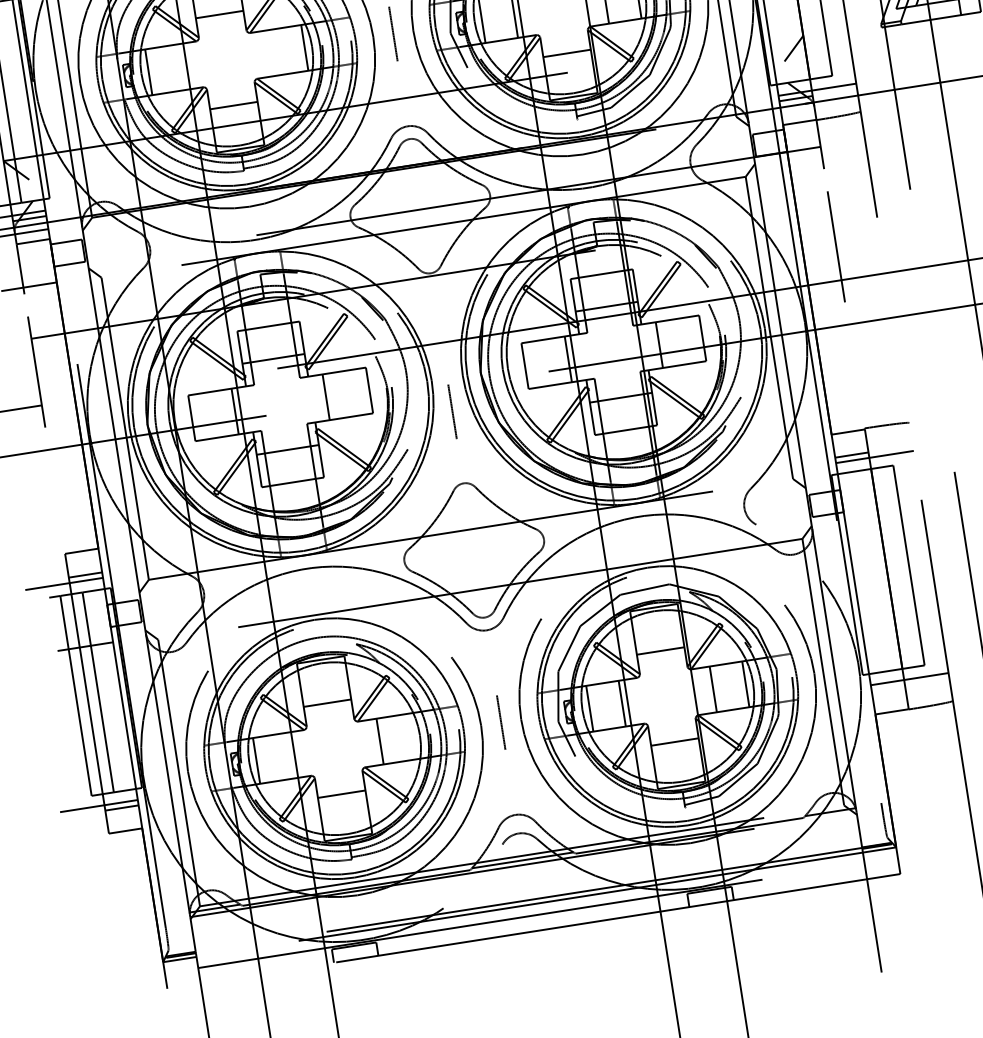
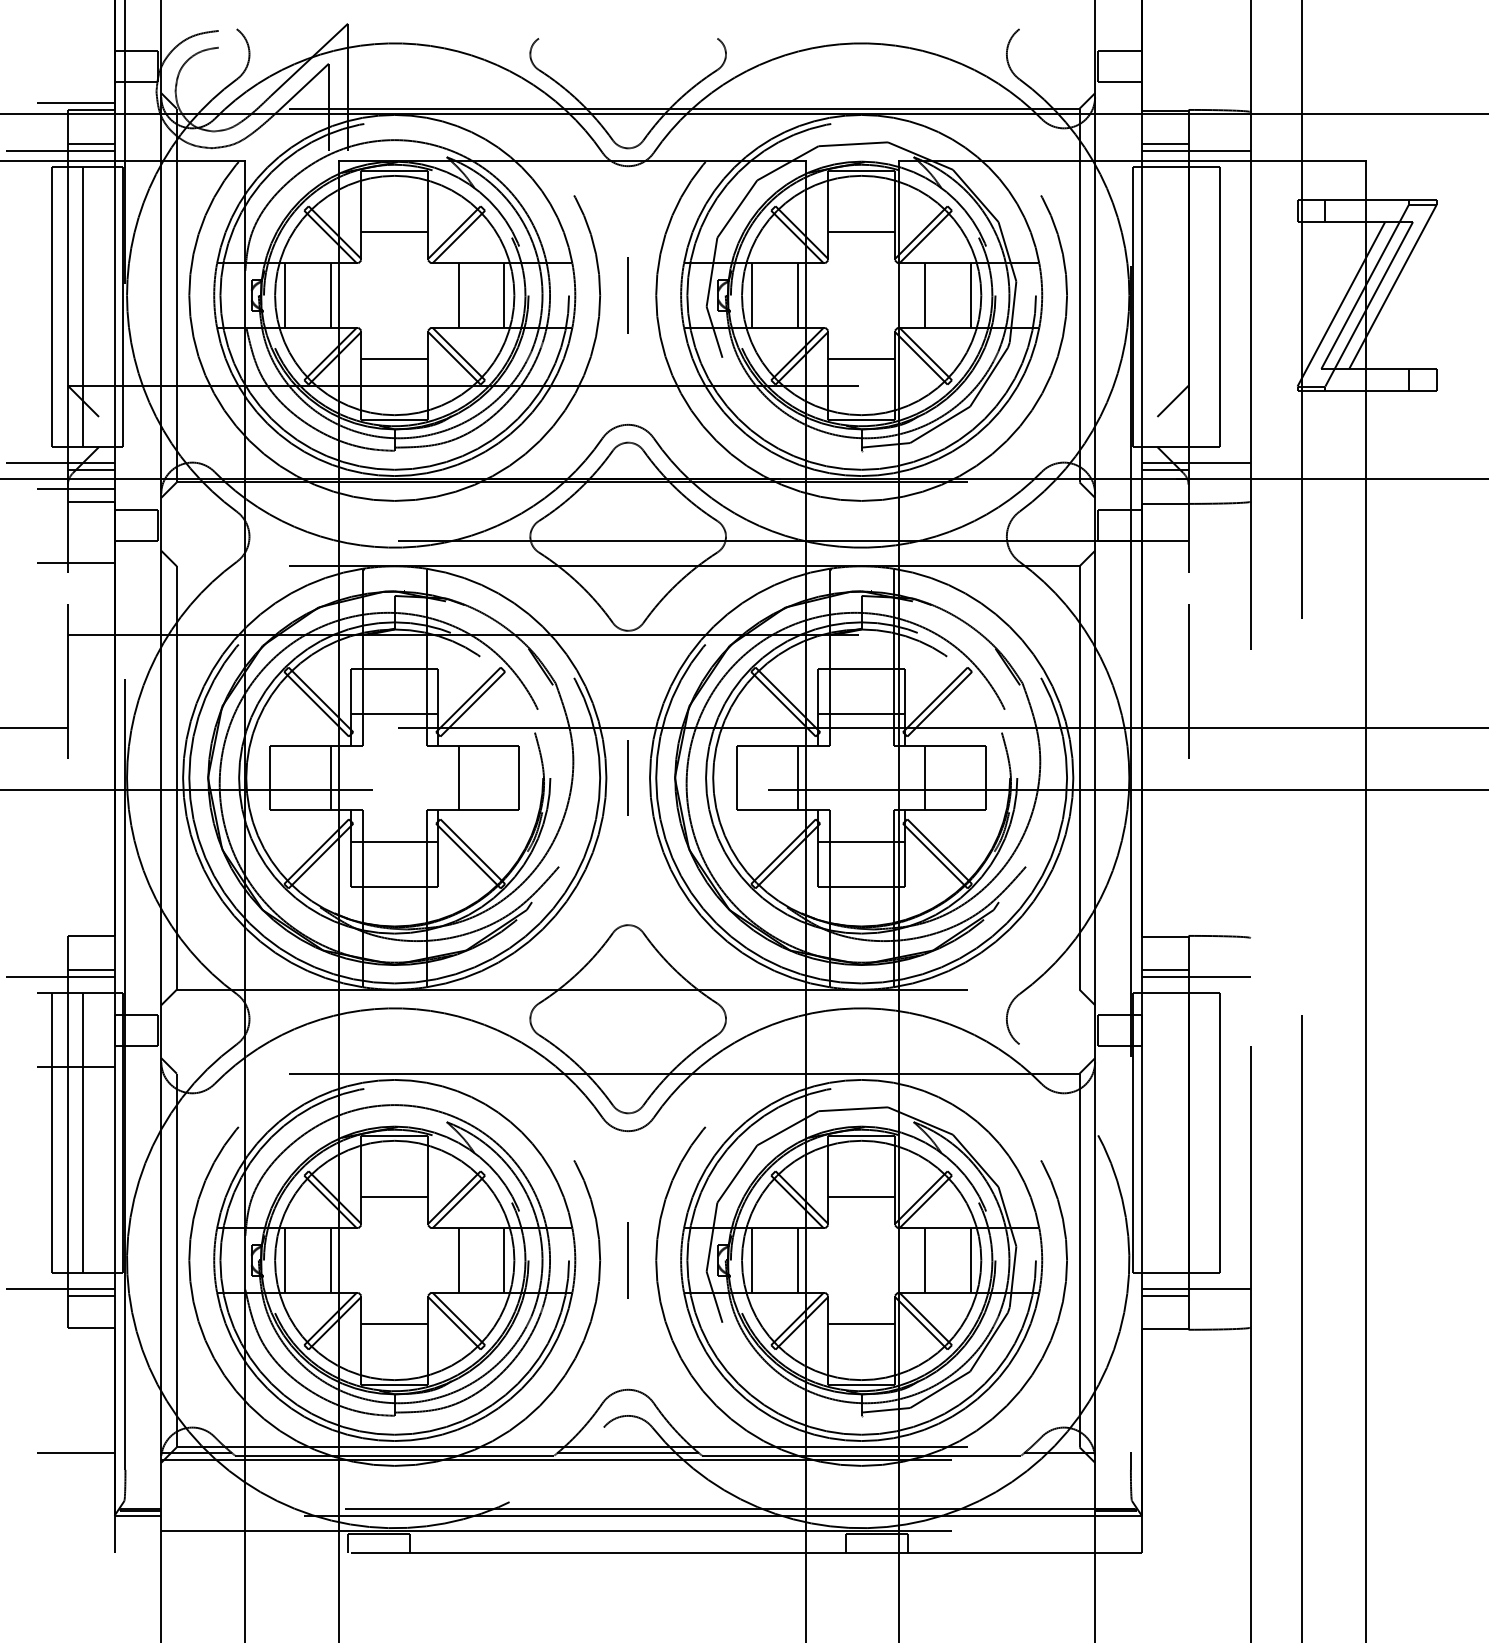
line: (272, 52) -> (458, 295), added
line: (180, 67) -> (330, 295), added
line: (451, 411) -> (627, 777), moved
line: (887, 688) -> (1164, 1296), added
line: (412, 736) -> (504, 1260), added
line: (288, 755) -> (330, 1260), added
line: (128, 922) -> (75, 1453), added

